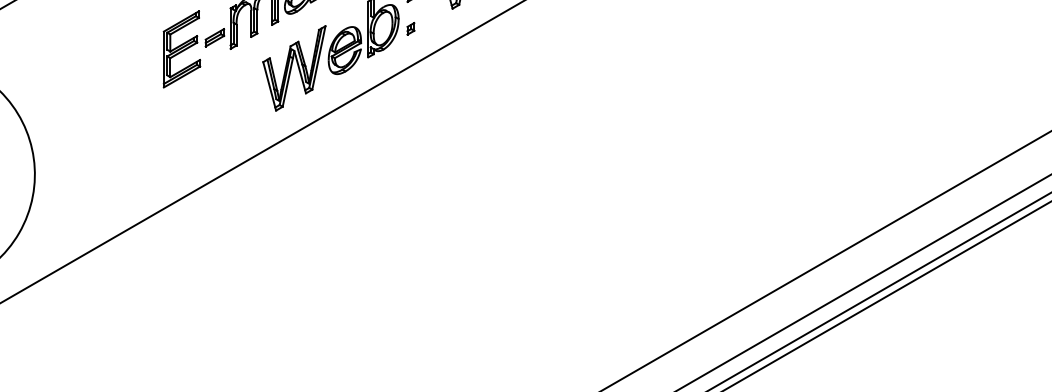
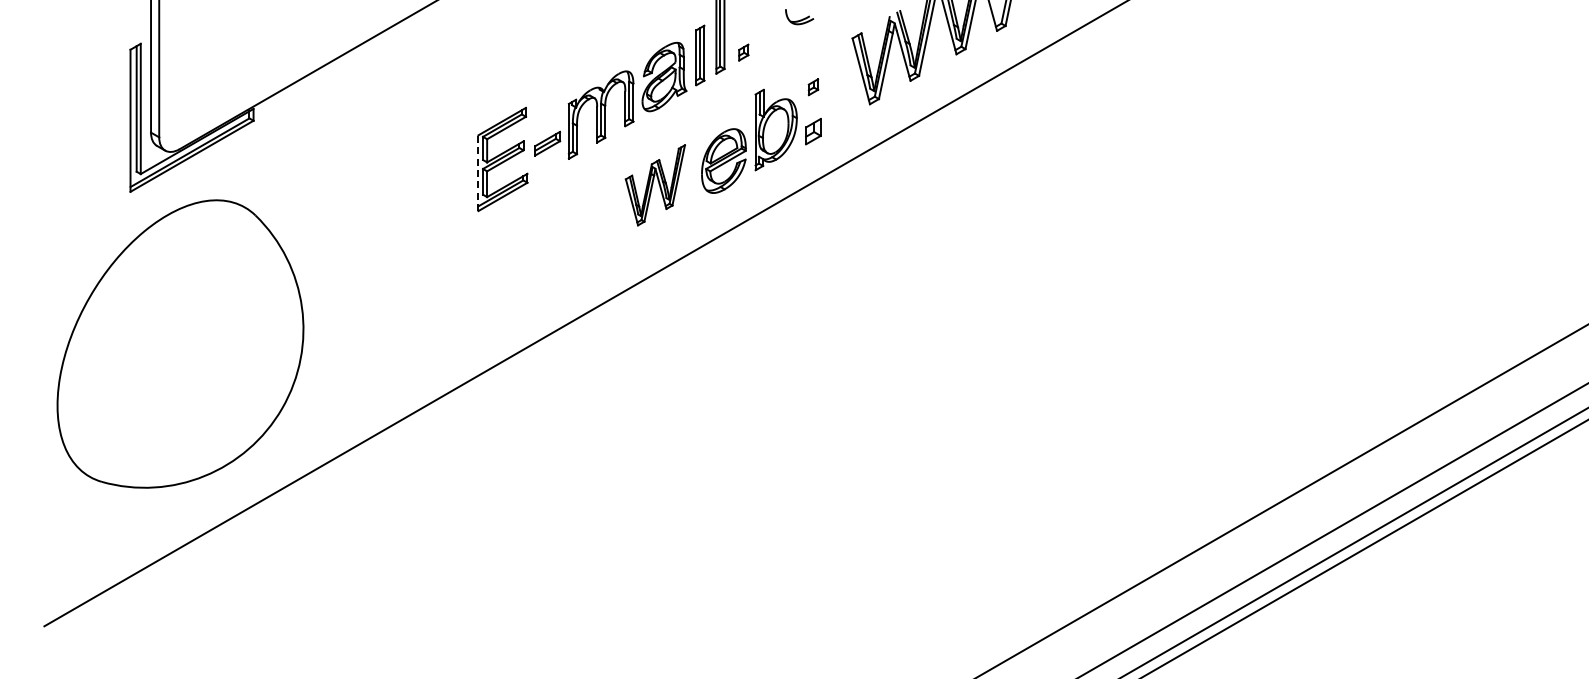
part: (410, 28) -> (813, 131), size x1.6
line: (163, 59) -> (478, 173), solid -> dashed
part: (294, 68) -> (655, 185), size x0.7

